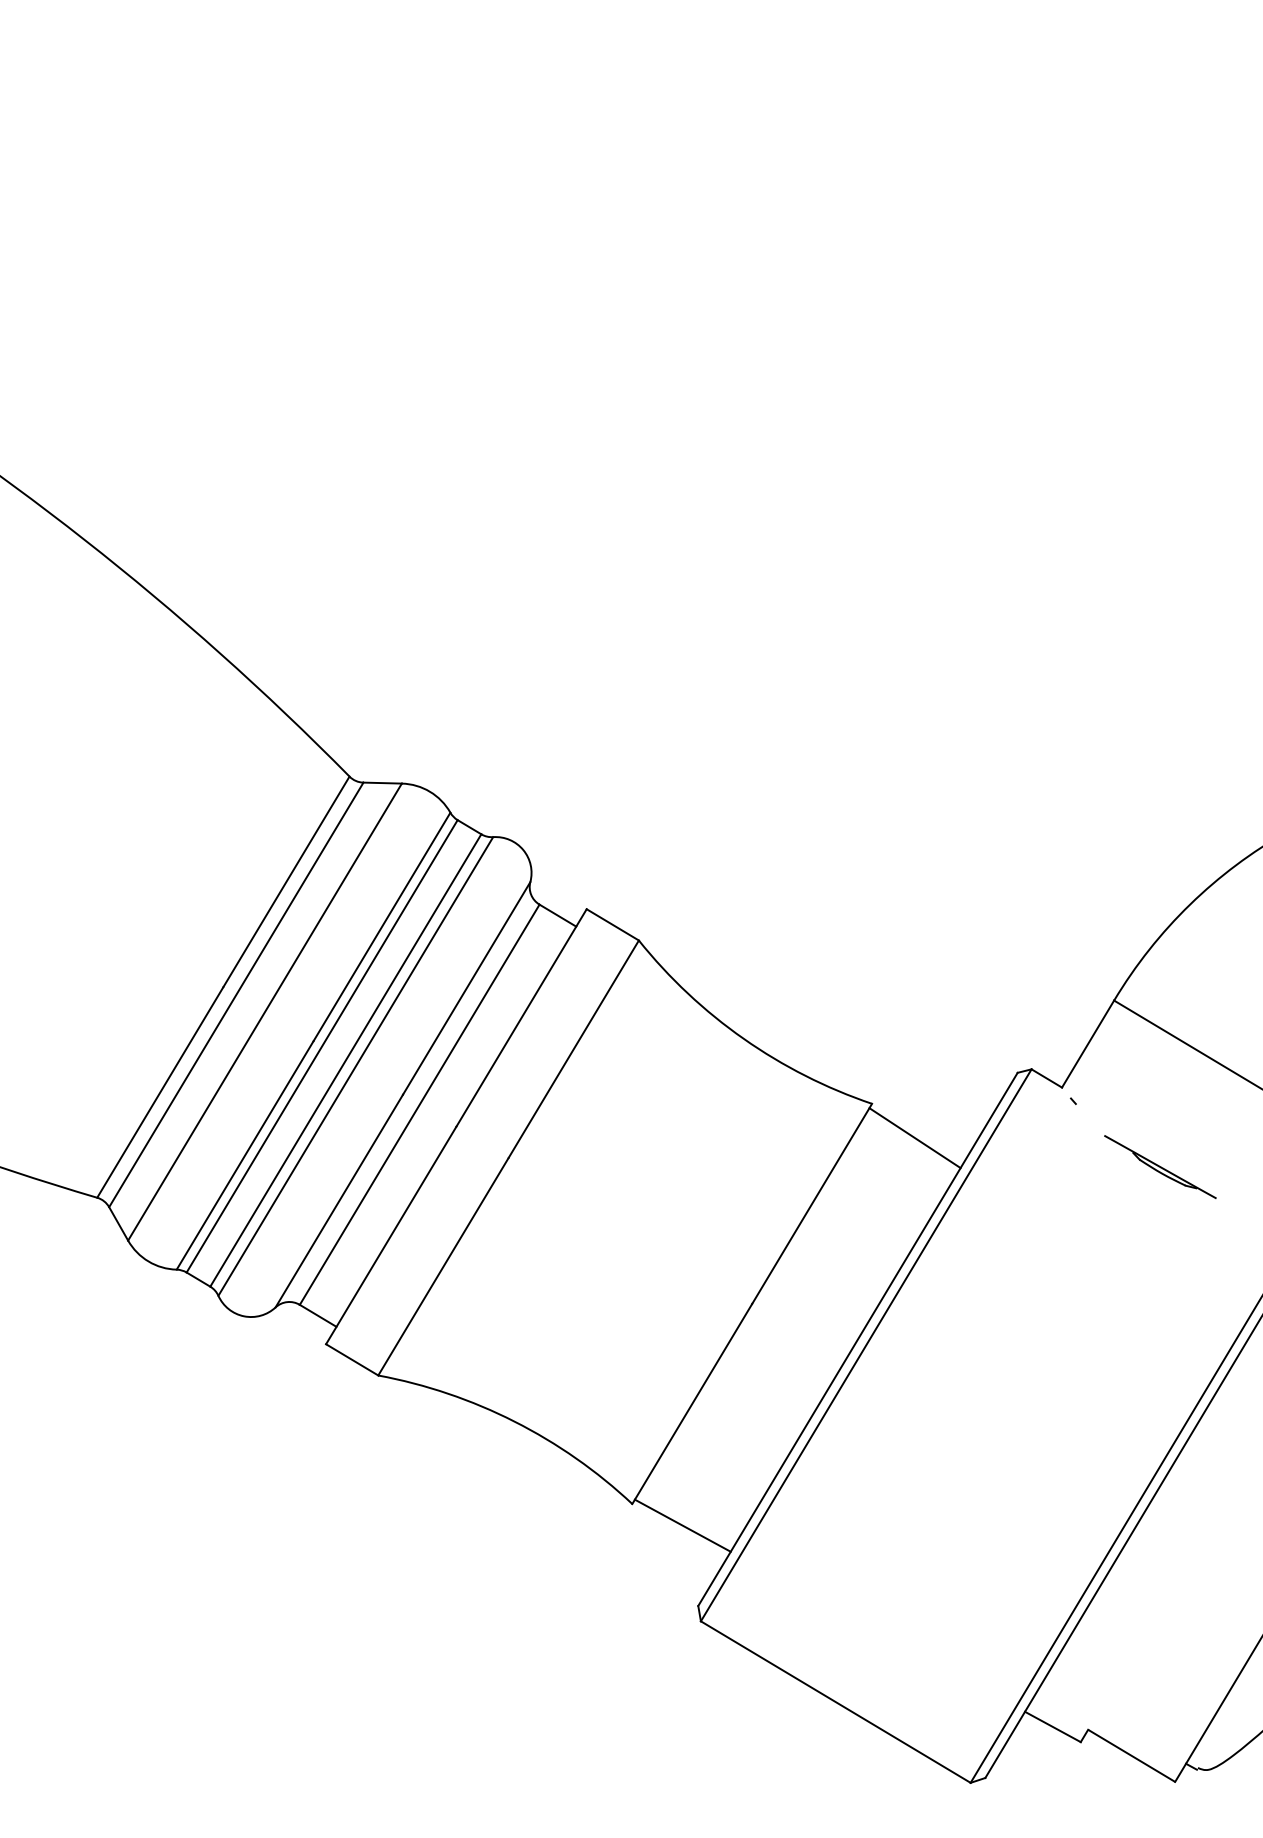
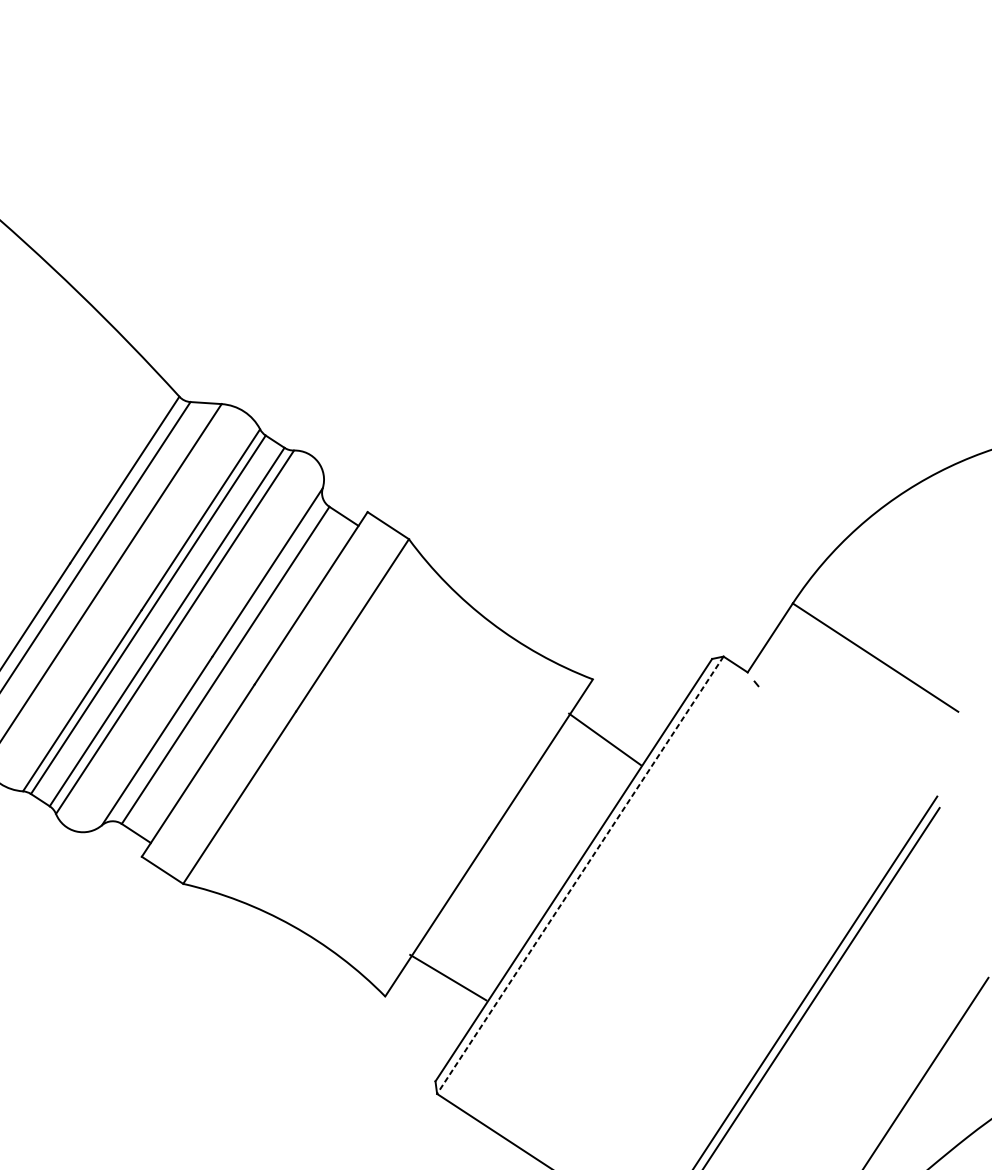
line: (914, 1138) -> (604, 739), moved
part: (1160, 1166) -> (825, 739), removed
line: (866, 1345) -> (580, 875), solid -> dashed
line: (682, 1525) -> (447, 977), moved

